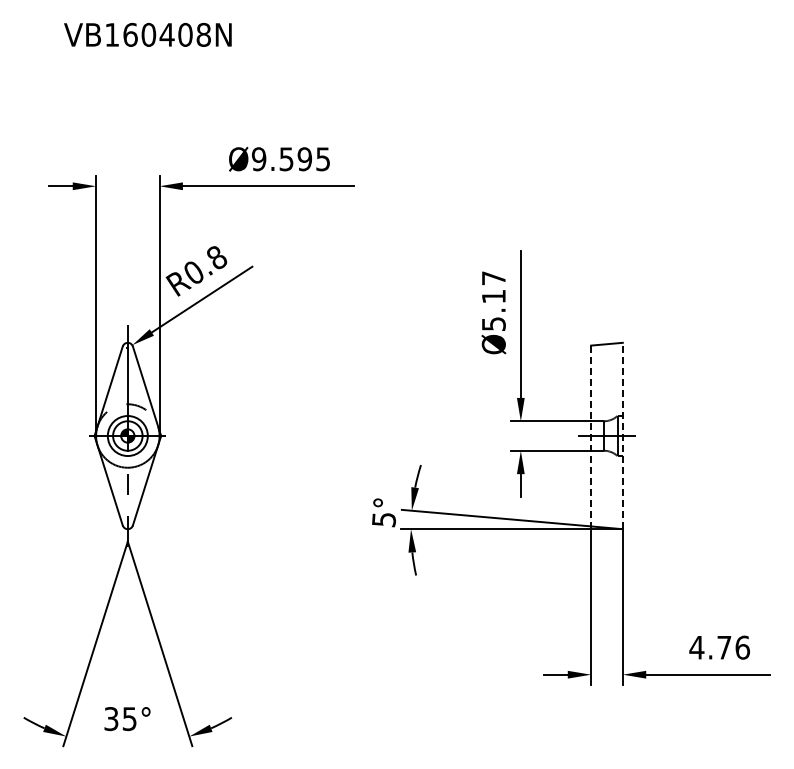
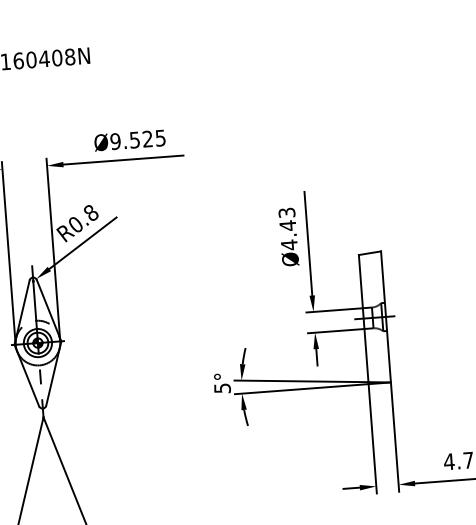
text: (304, 159) -> (147, 139), Ø9.595 -> Ø9.525
text: (493, 301) -> (287, 229), Ø5.17 -> Ø4.43
line: (622, 435) -> (385, 316), dashed -> solid
line: (591, 436) -> (363, 318), dashed -> solid

